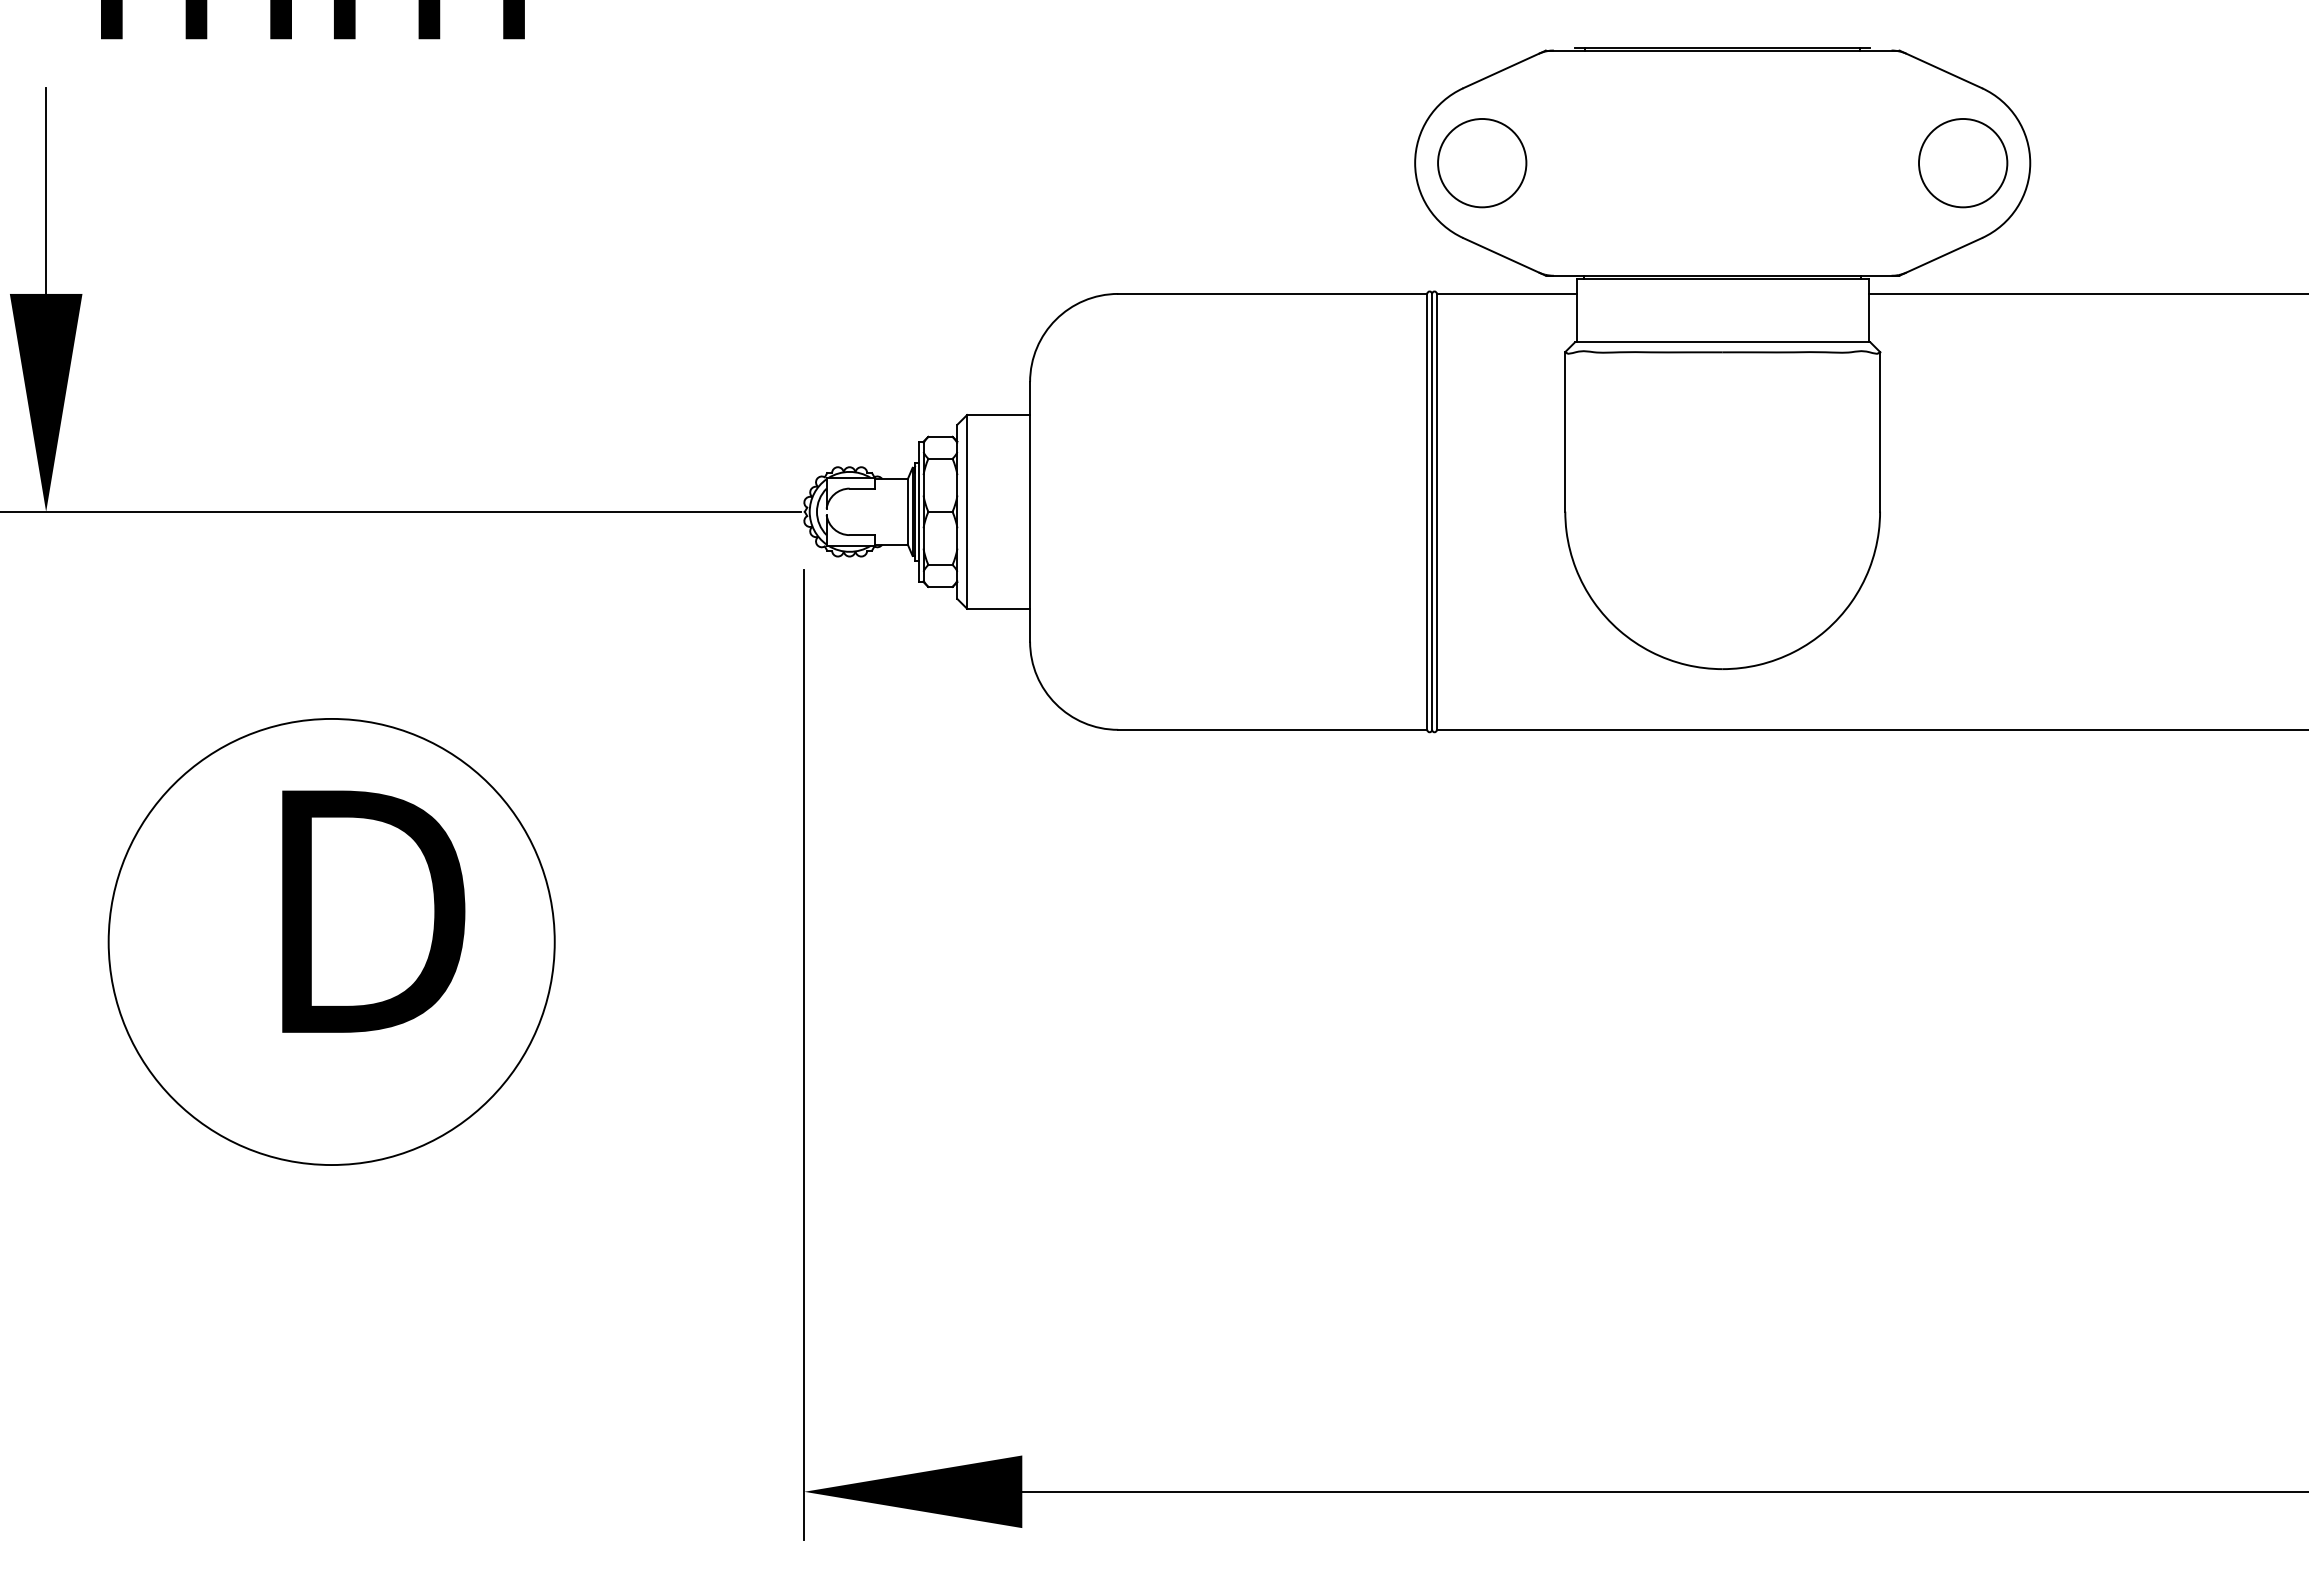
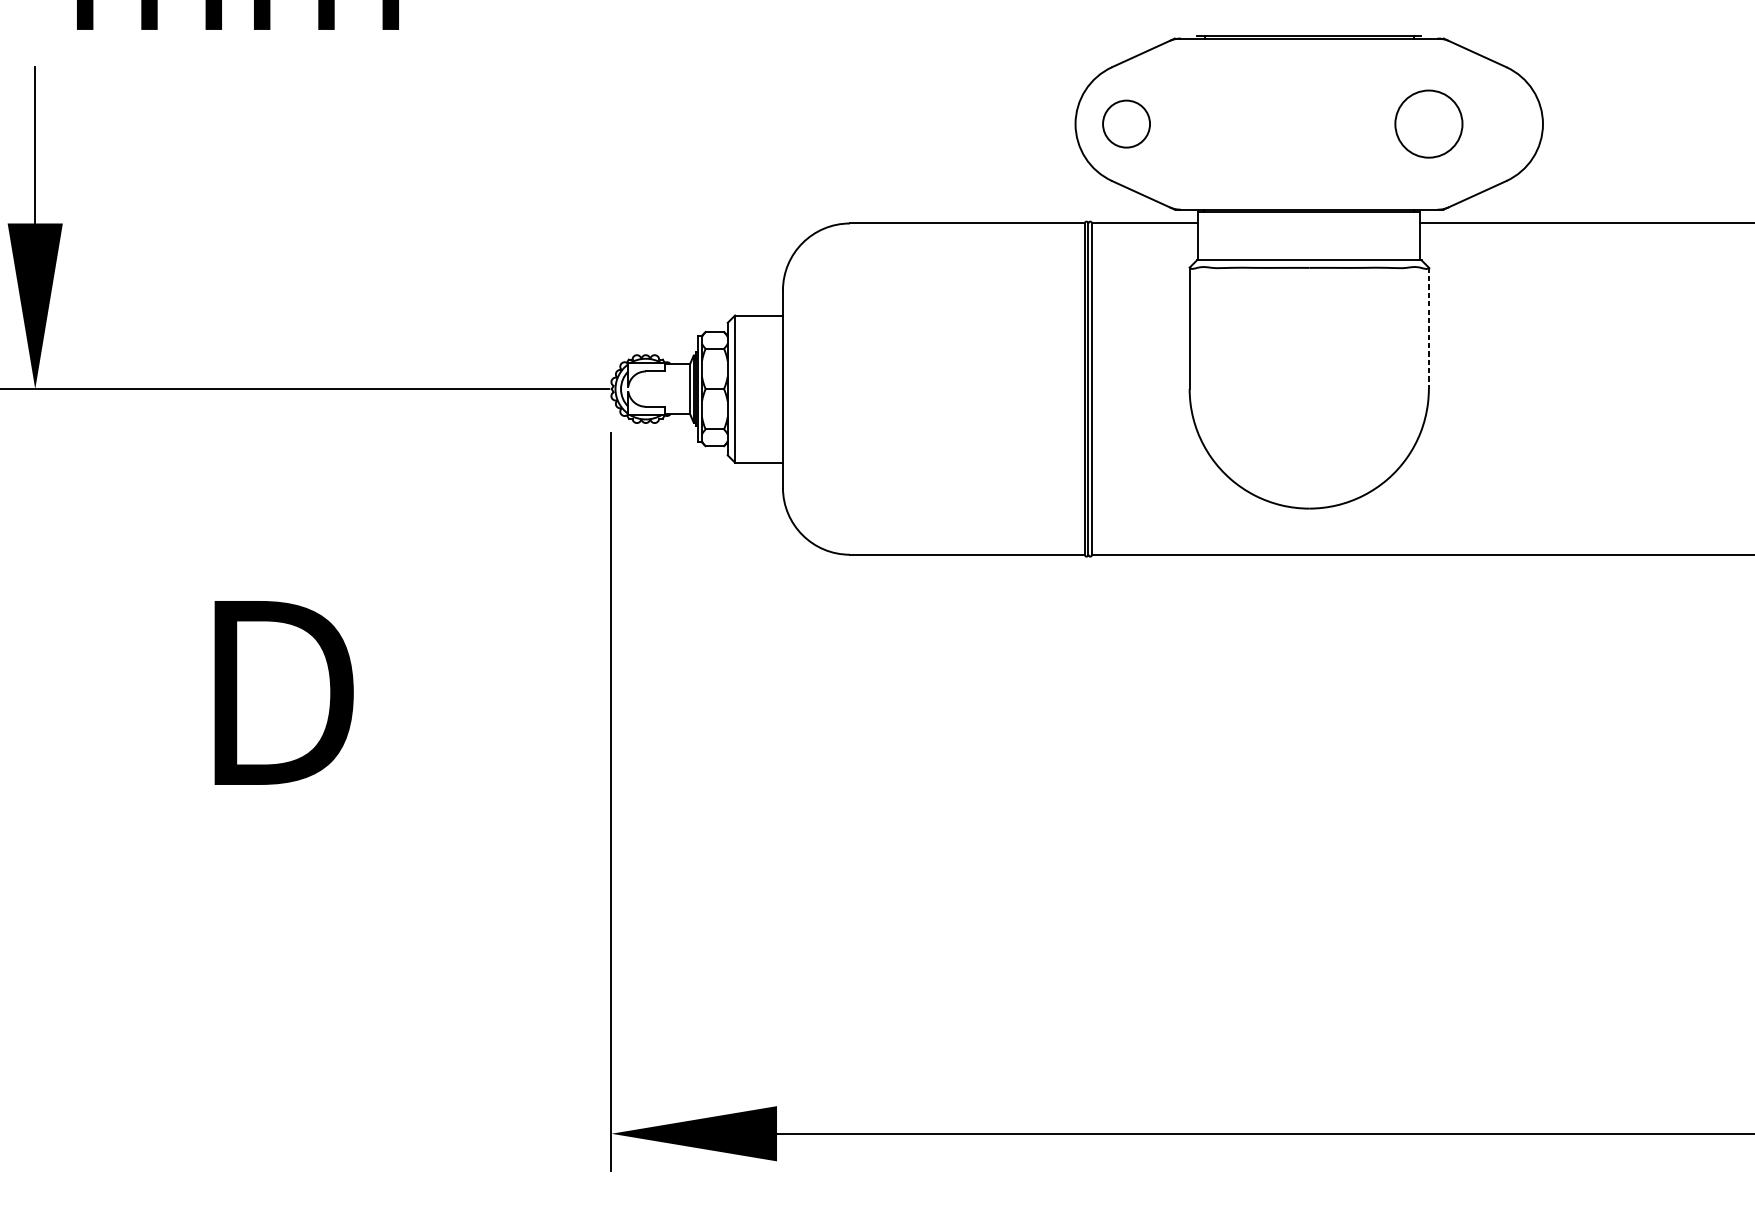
circle: (1482, 163) -> (1126, 124), size x0.7
circle: (1963, 163) -> (1429, 124), moved
line: (1880, 431) -> (1429, 328), solid -> dashed
circle: (331, 941) -> (252, 715), removed

